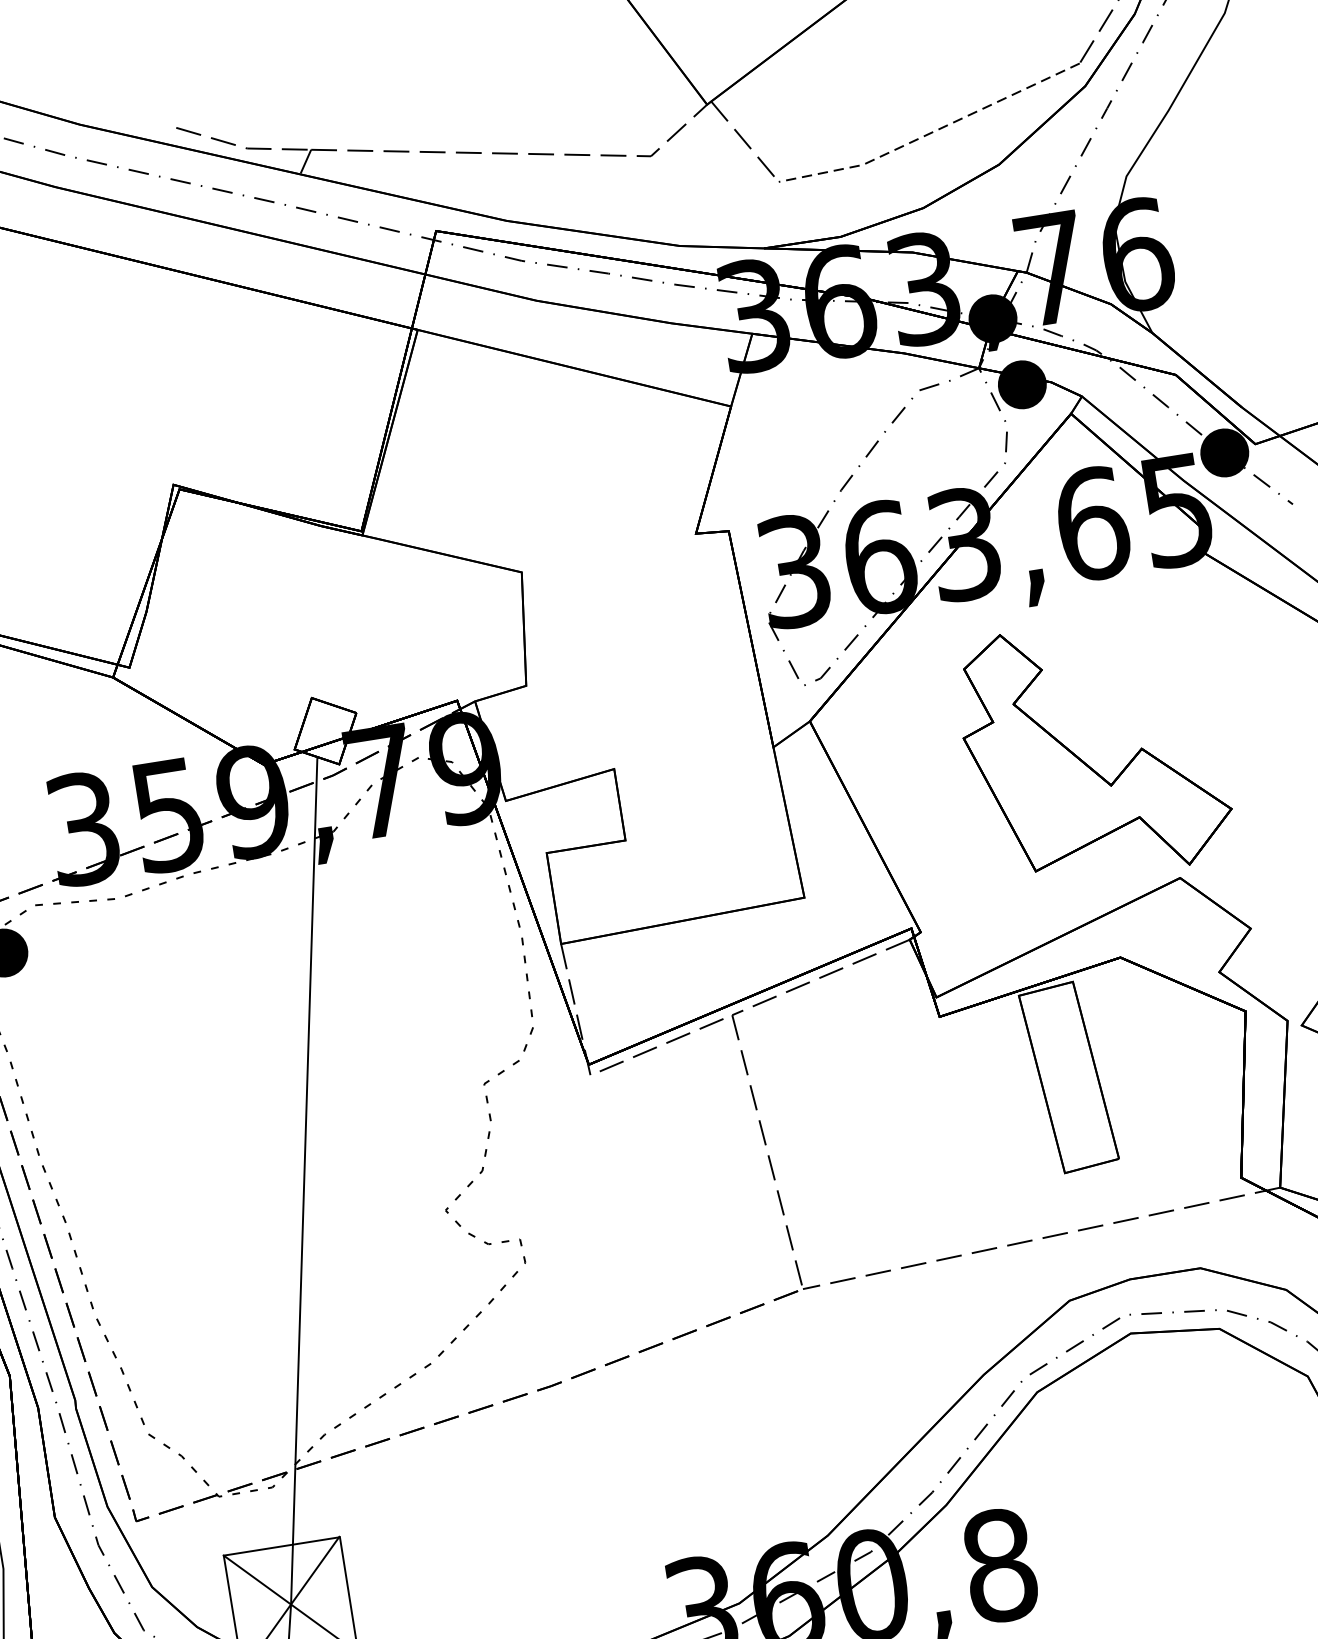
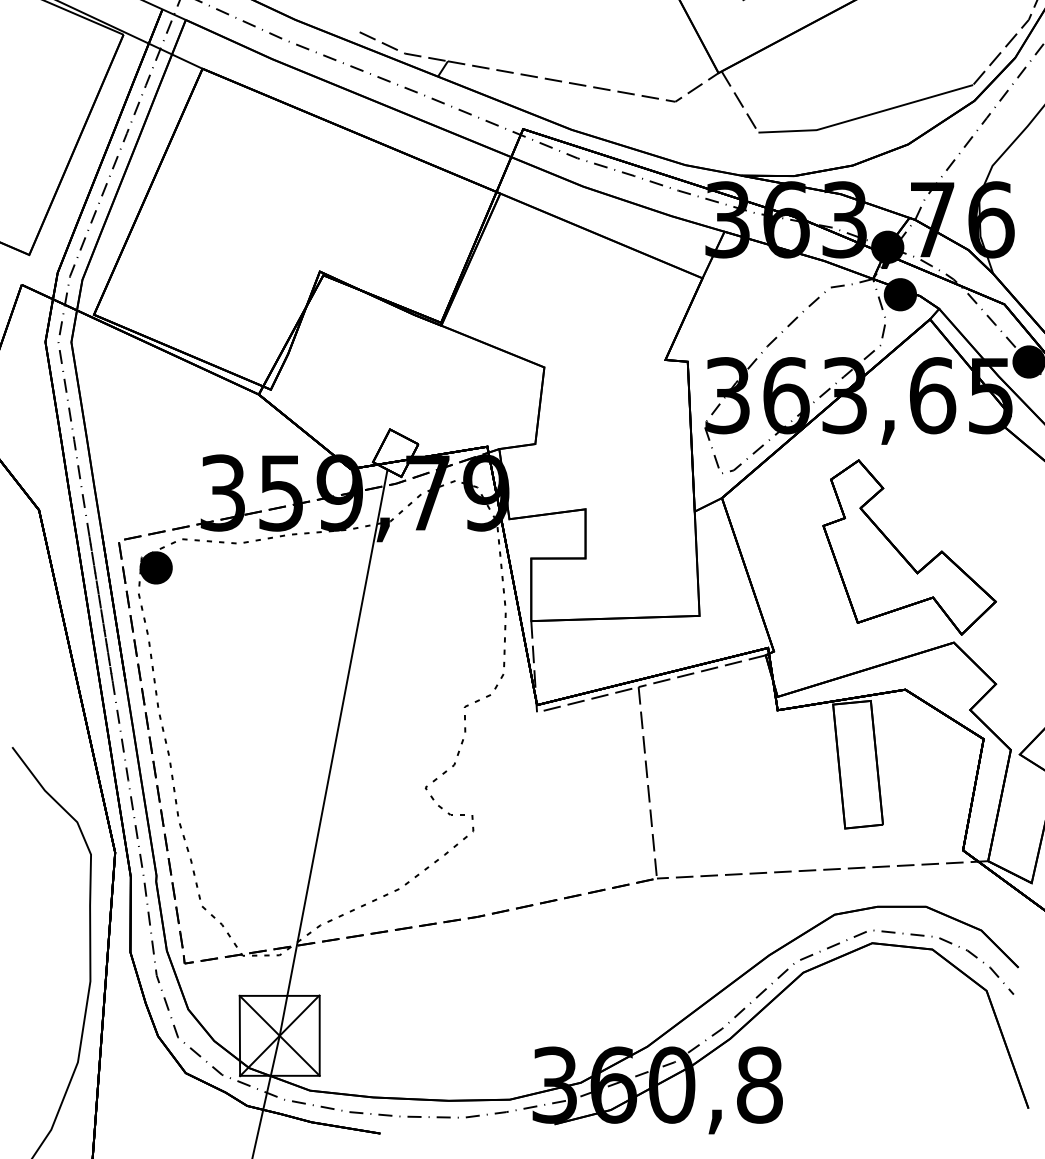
line: (930, 133) -> (865, 116), dashed -> solid

